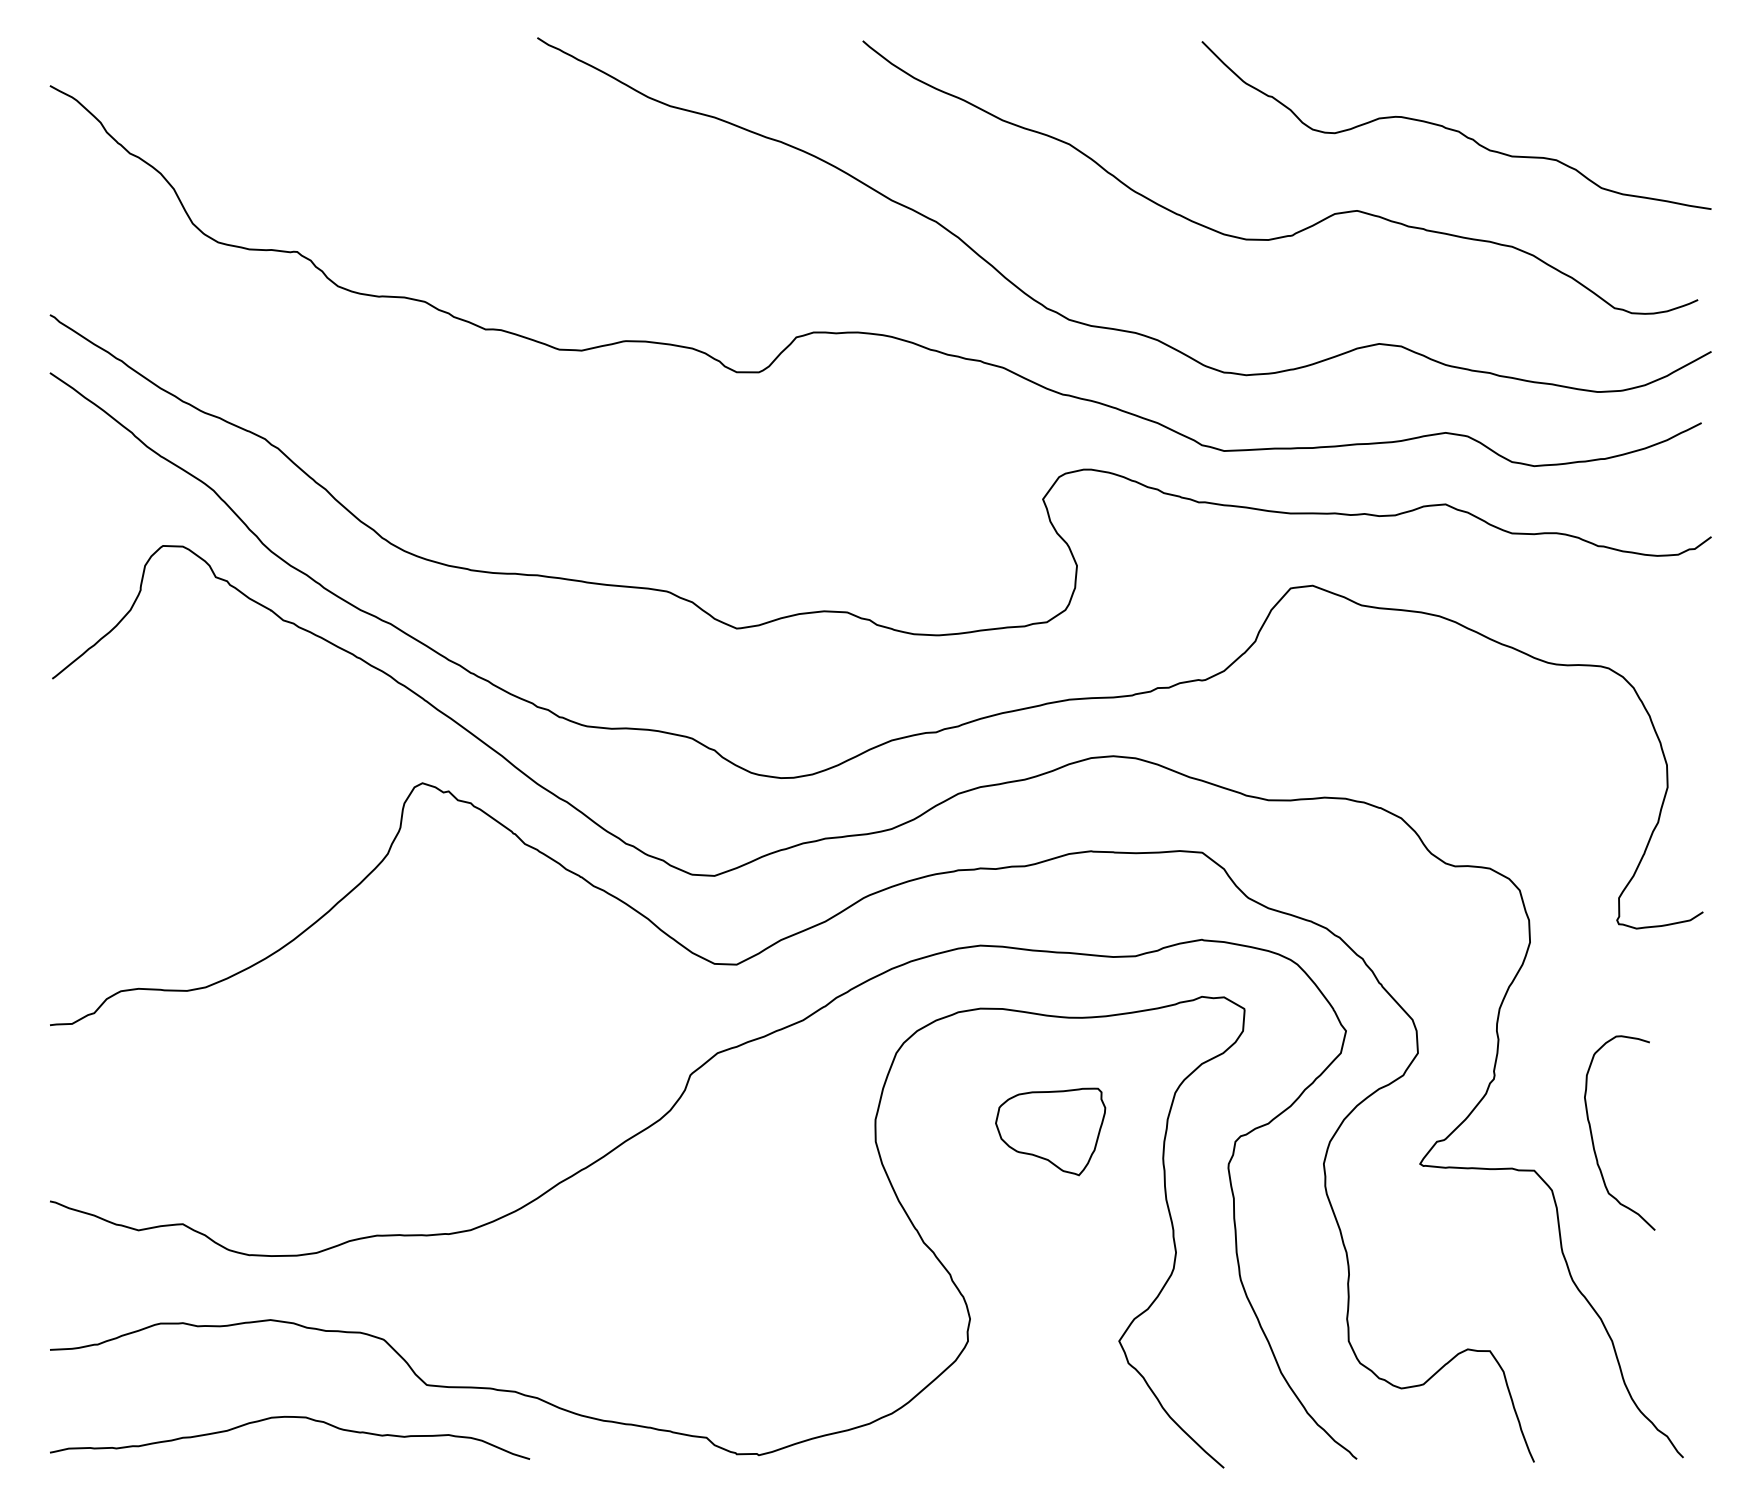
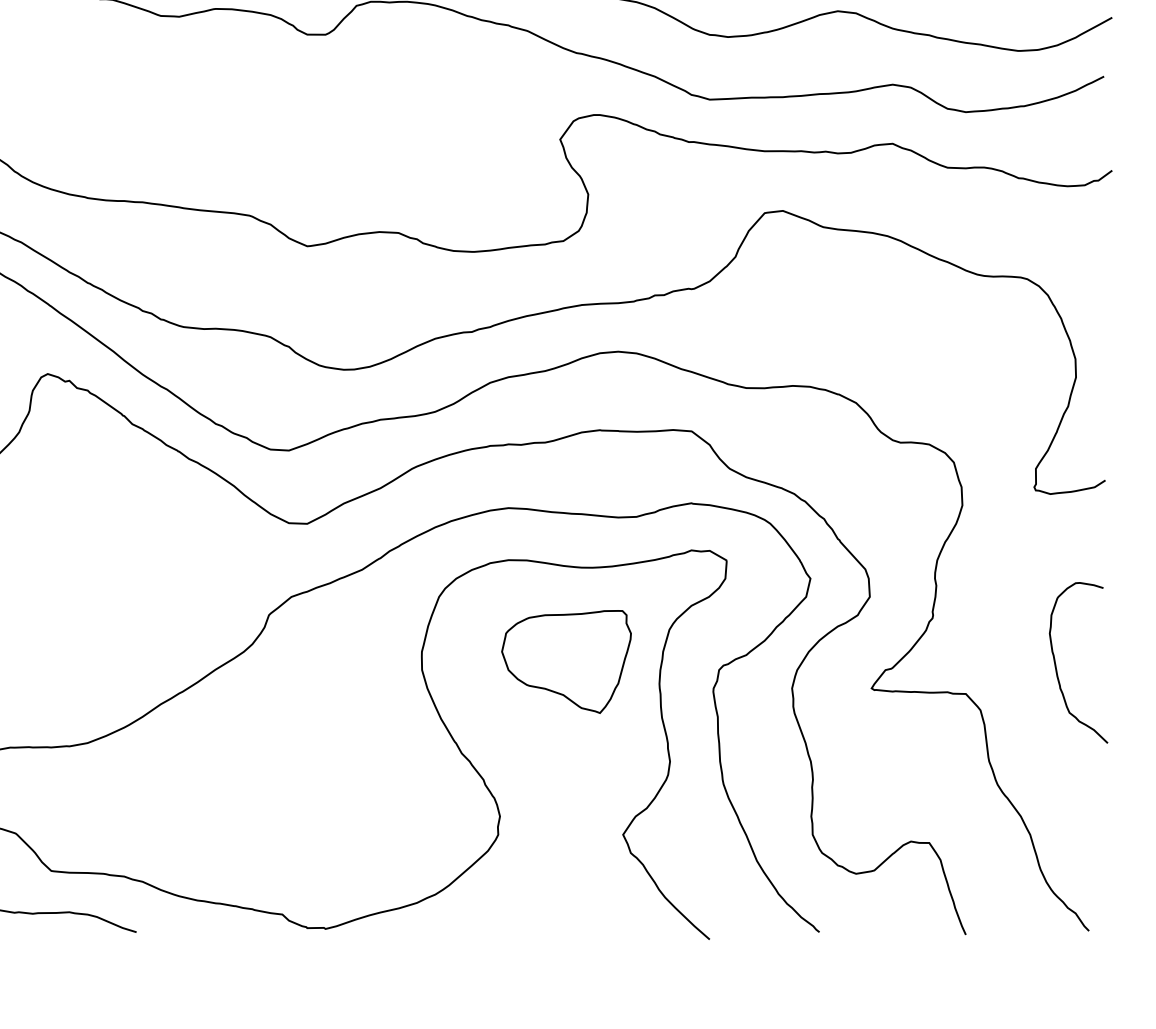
part: (1050, 1131) -> (566, 661), size x1.43
curve: (1593, 1139) -> (1056, 668), moved

